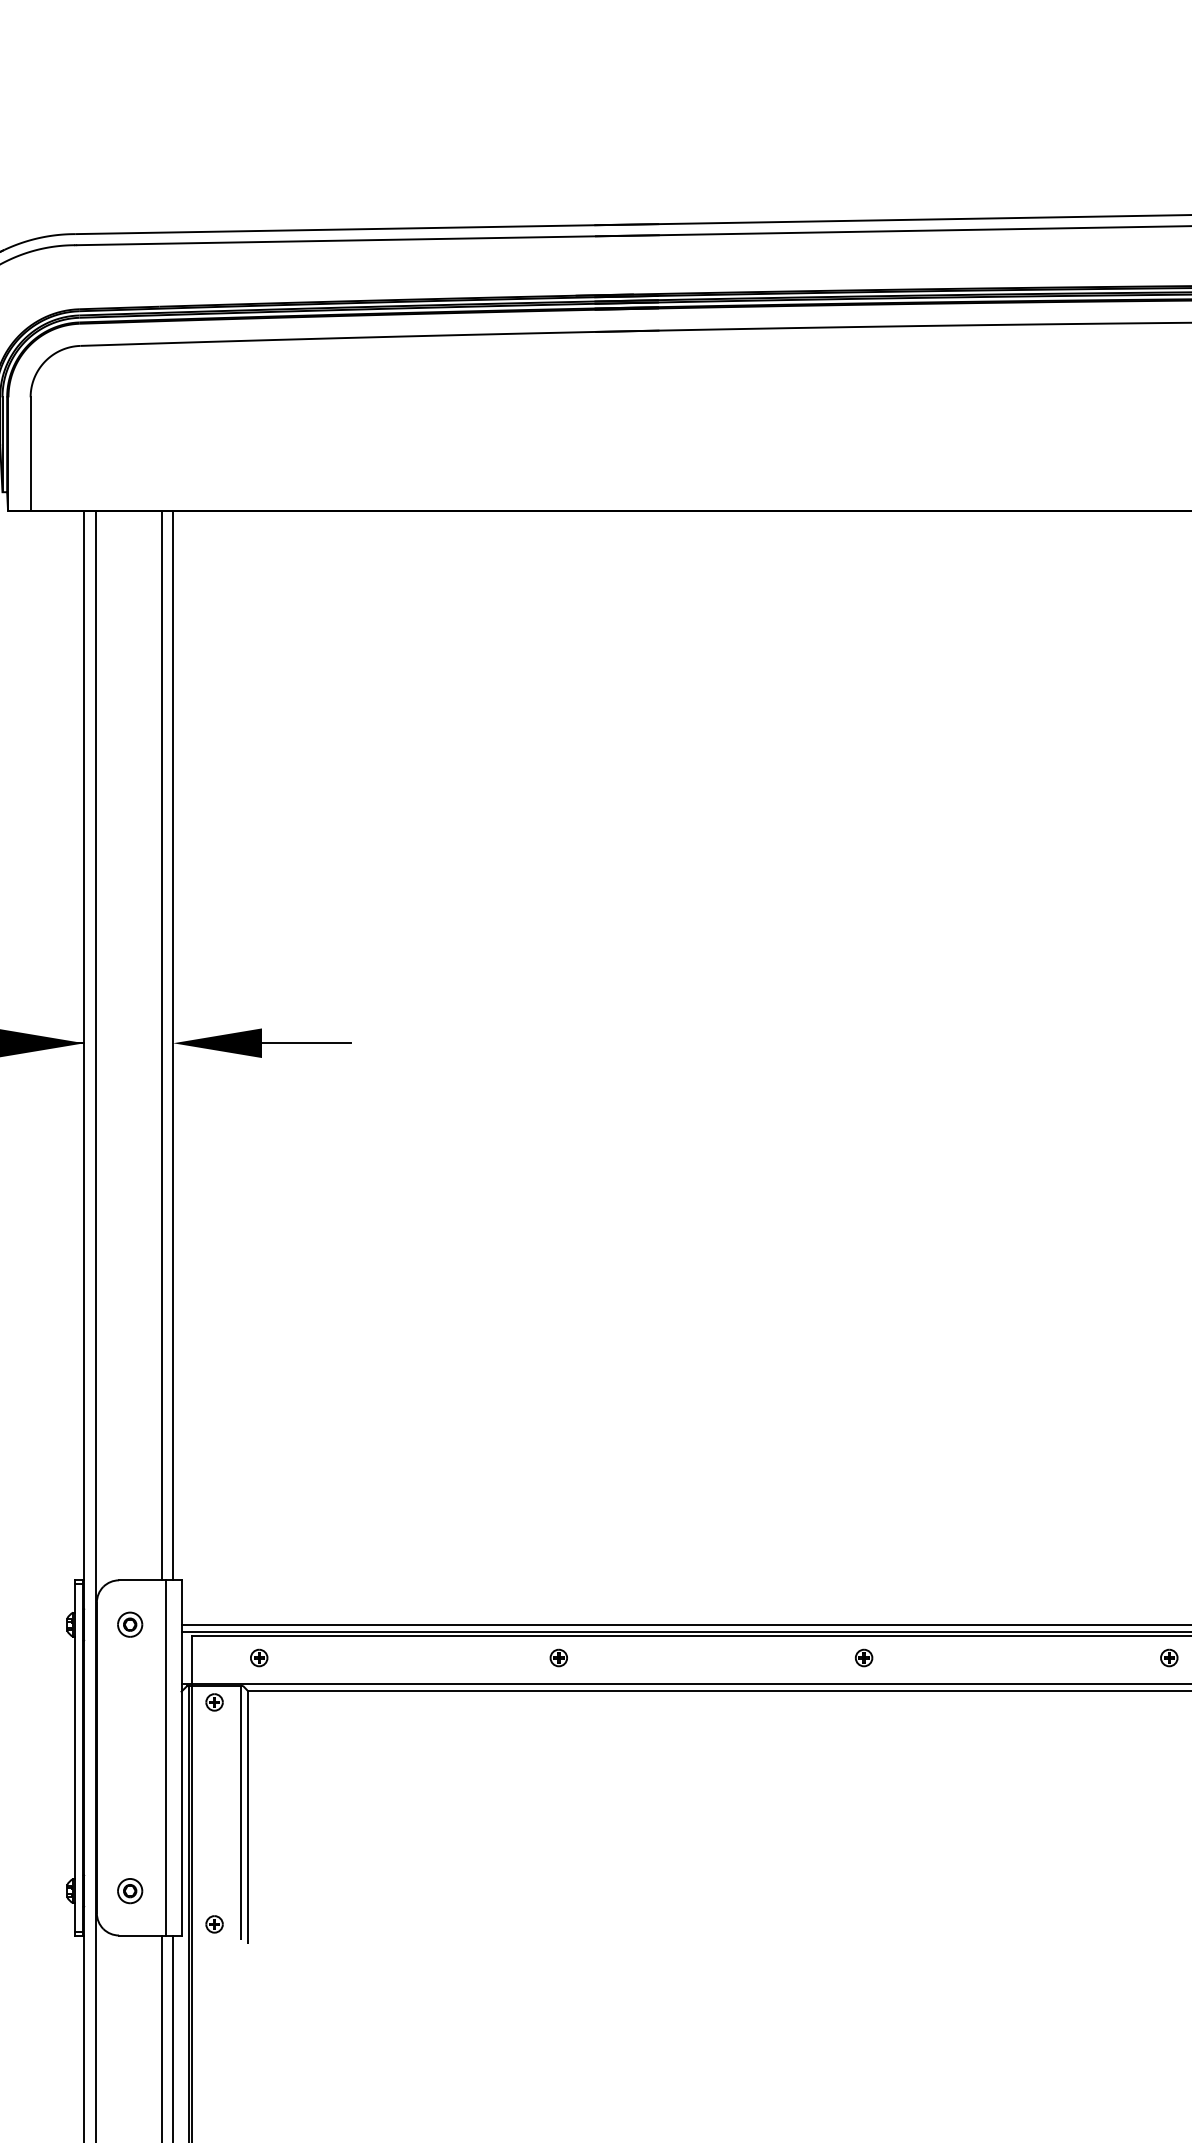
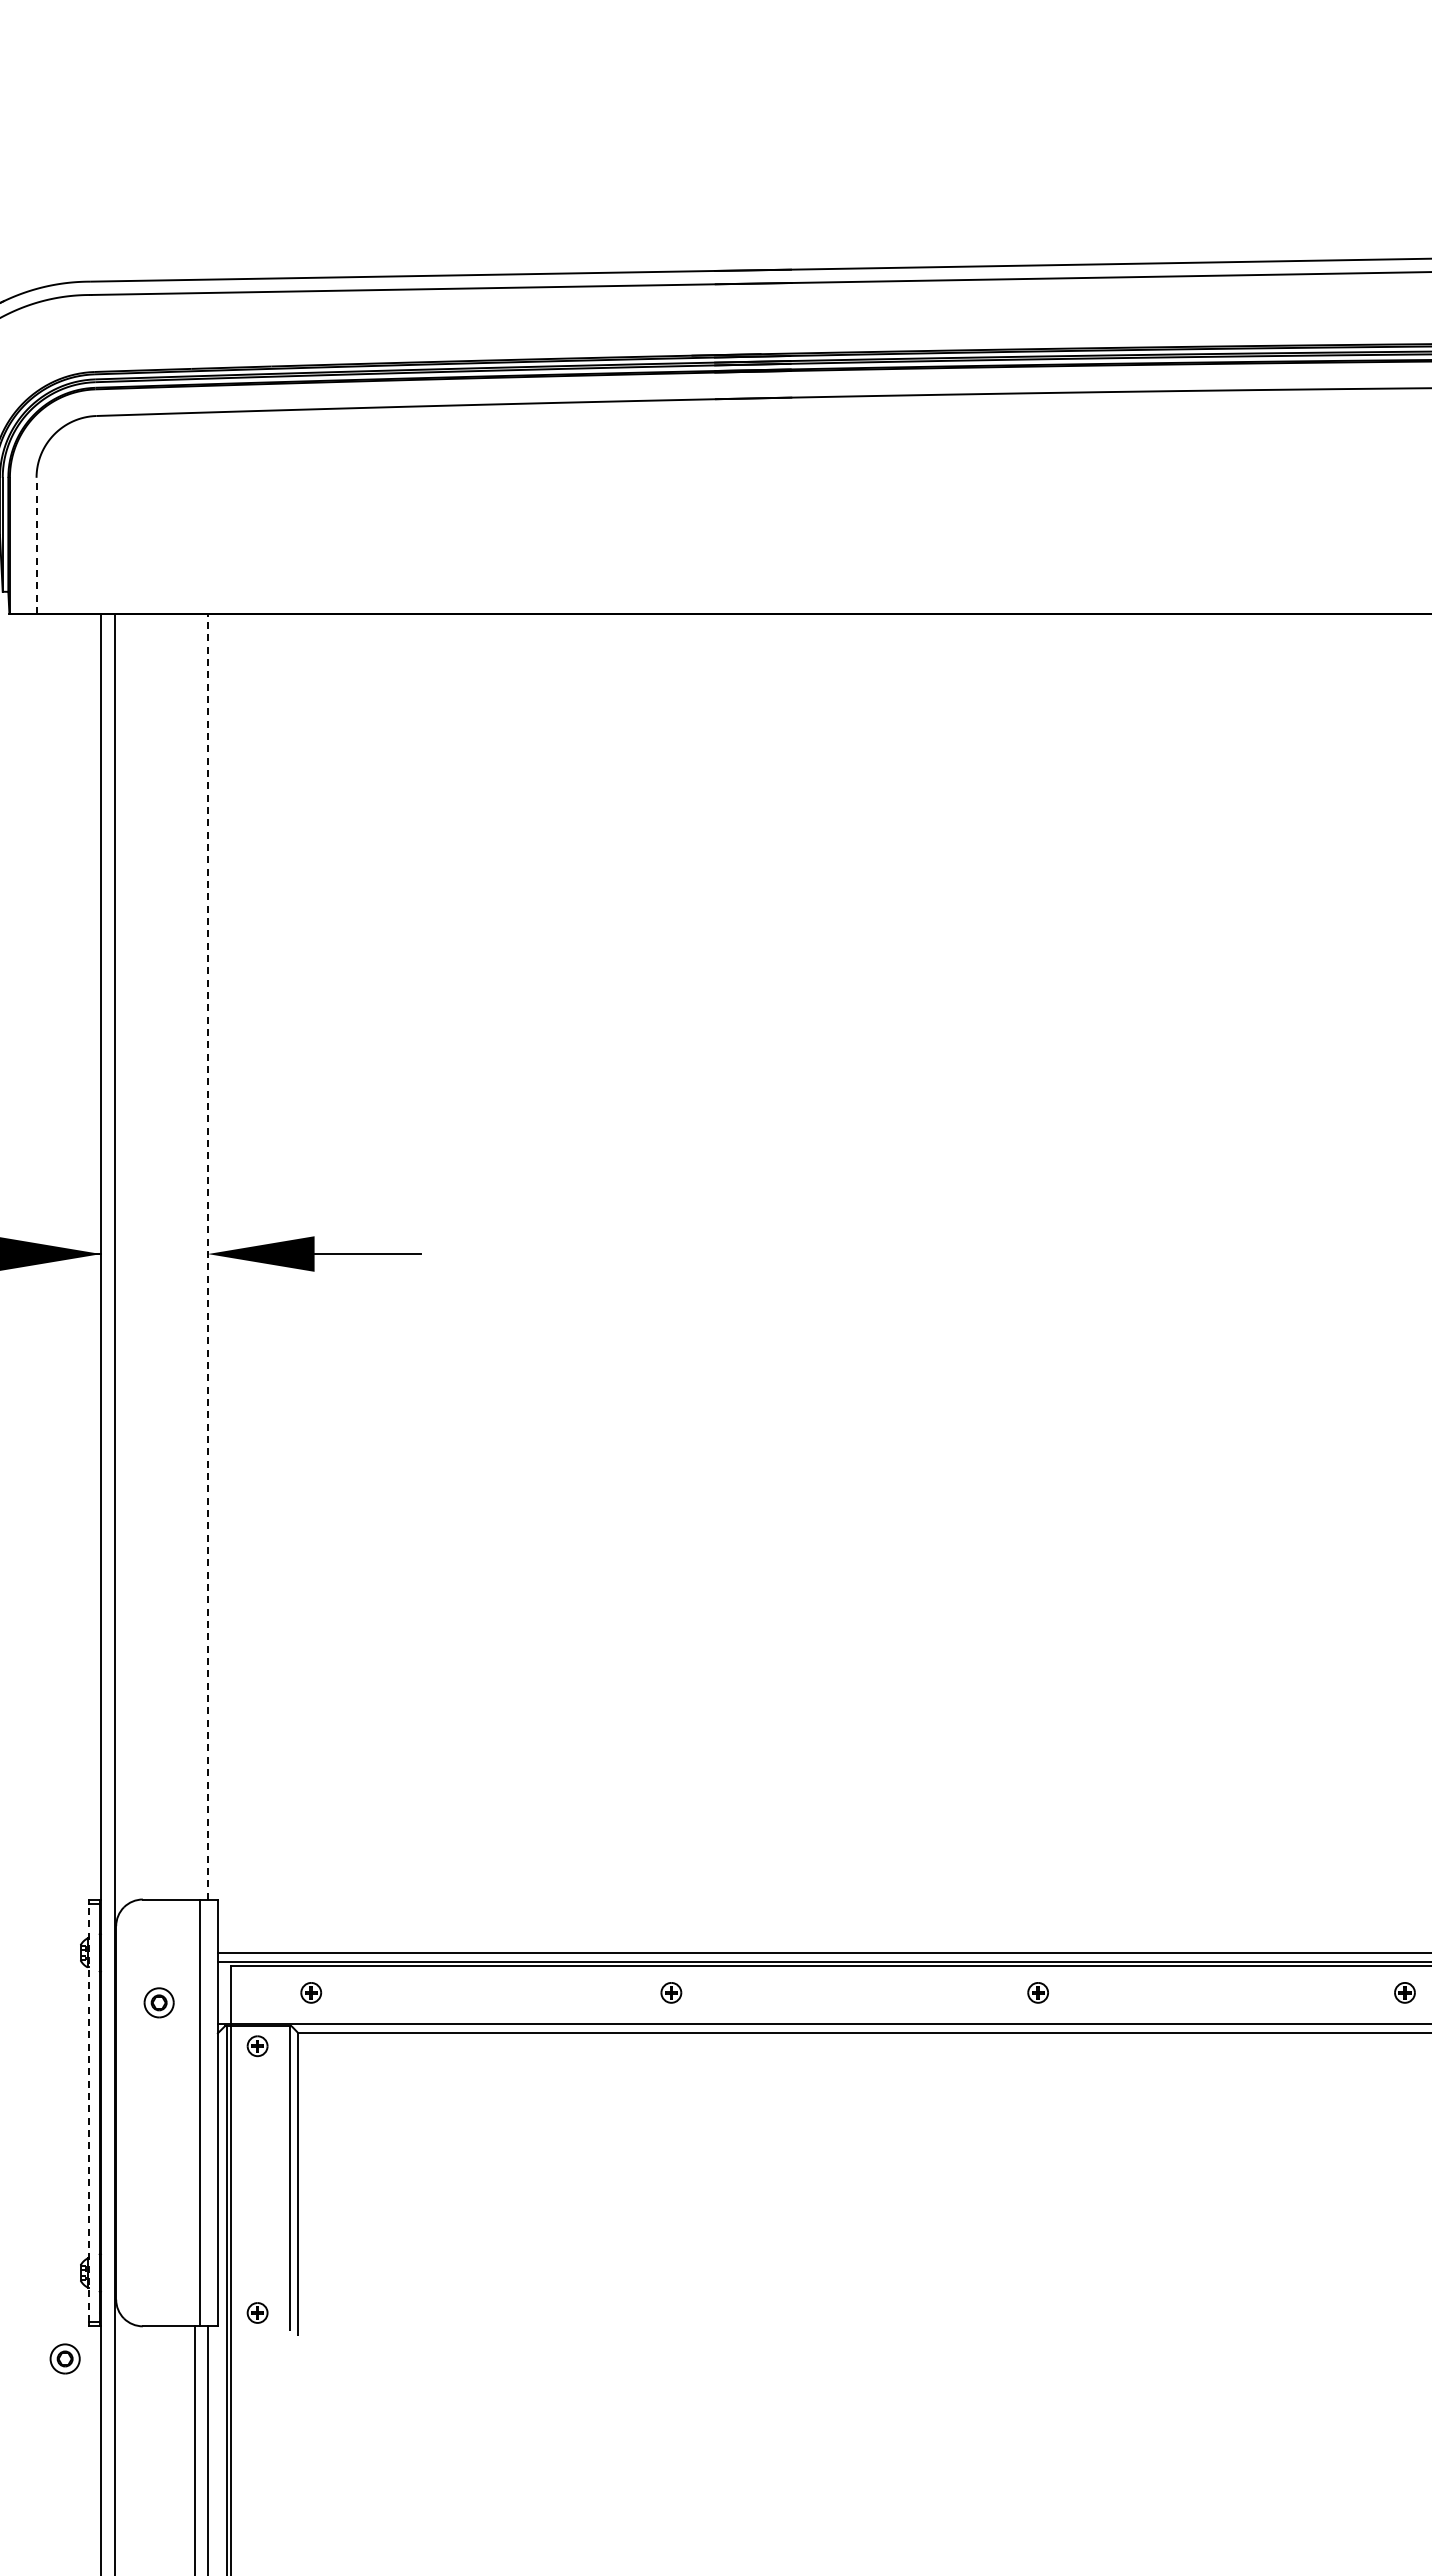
line: (30, 453) -> (36, 545), solid -> dashed
line: (162, 1045) -> (194, 1256), removed
line: (172, 1045) -> (207, 1256), solid -> dashed
part: (129, 1624) -> (158, 2002), moved
line: (74, 1757) -> (89, 2112), solid -> dashed
part: (129, 1890) -> (64, 2358), moved

